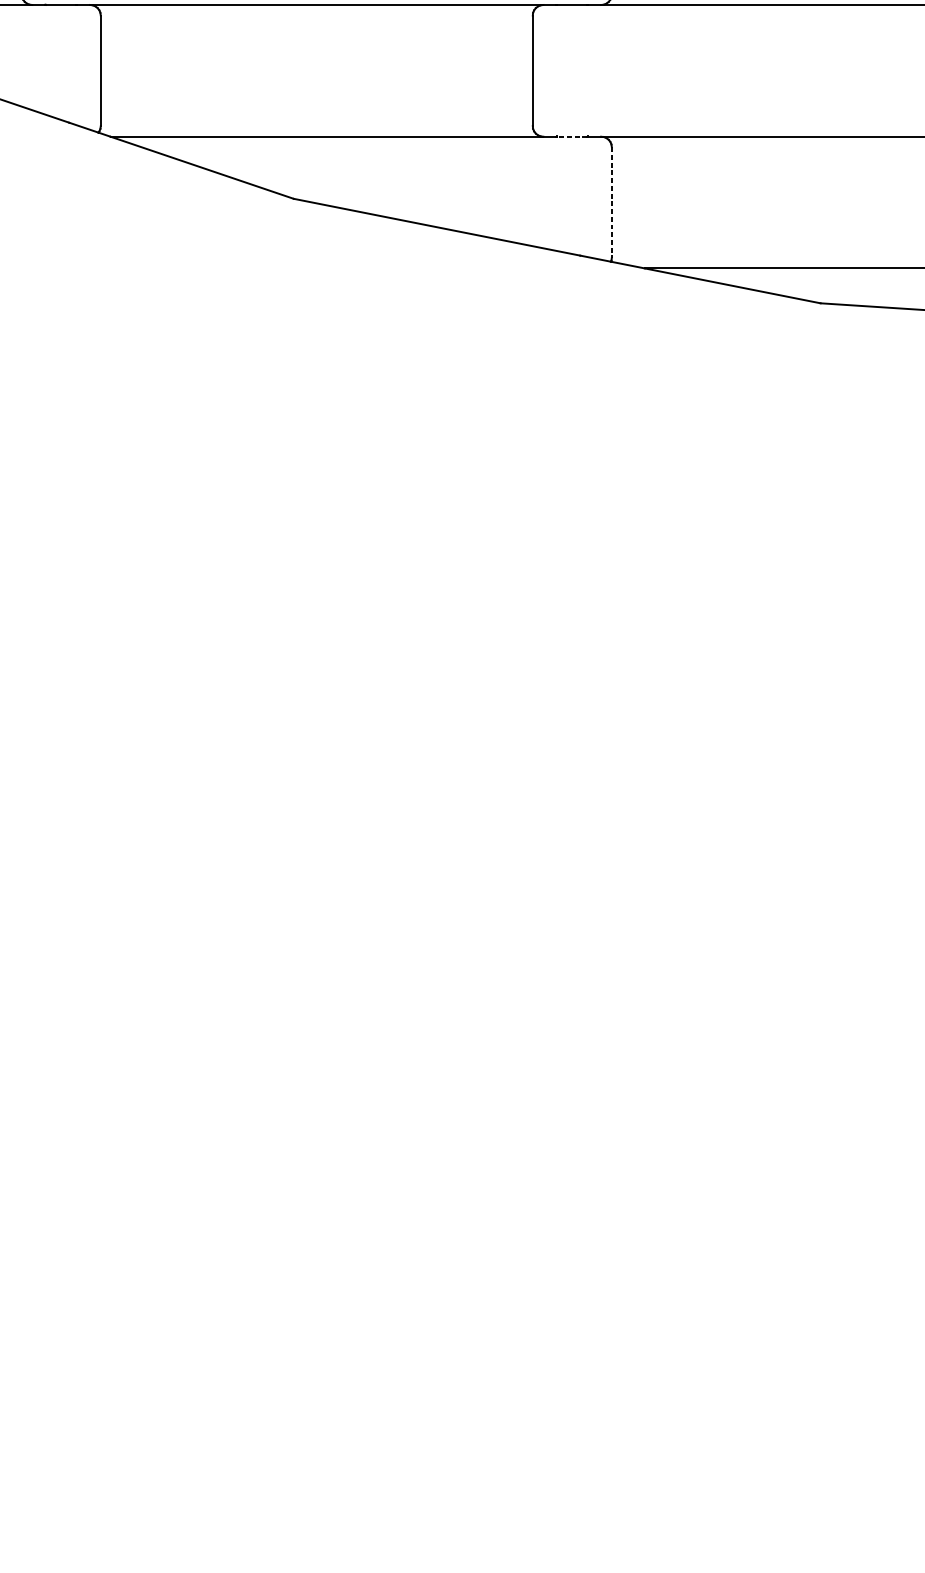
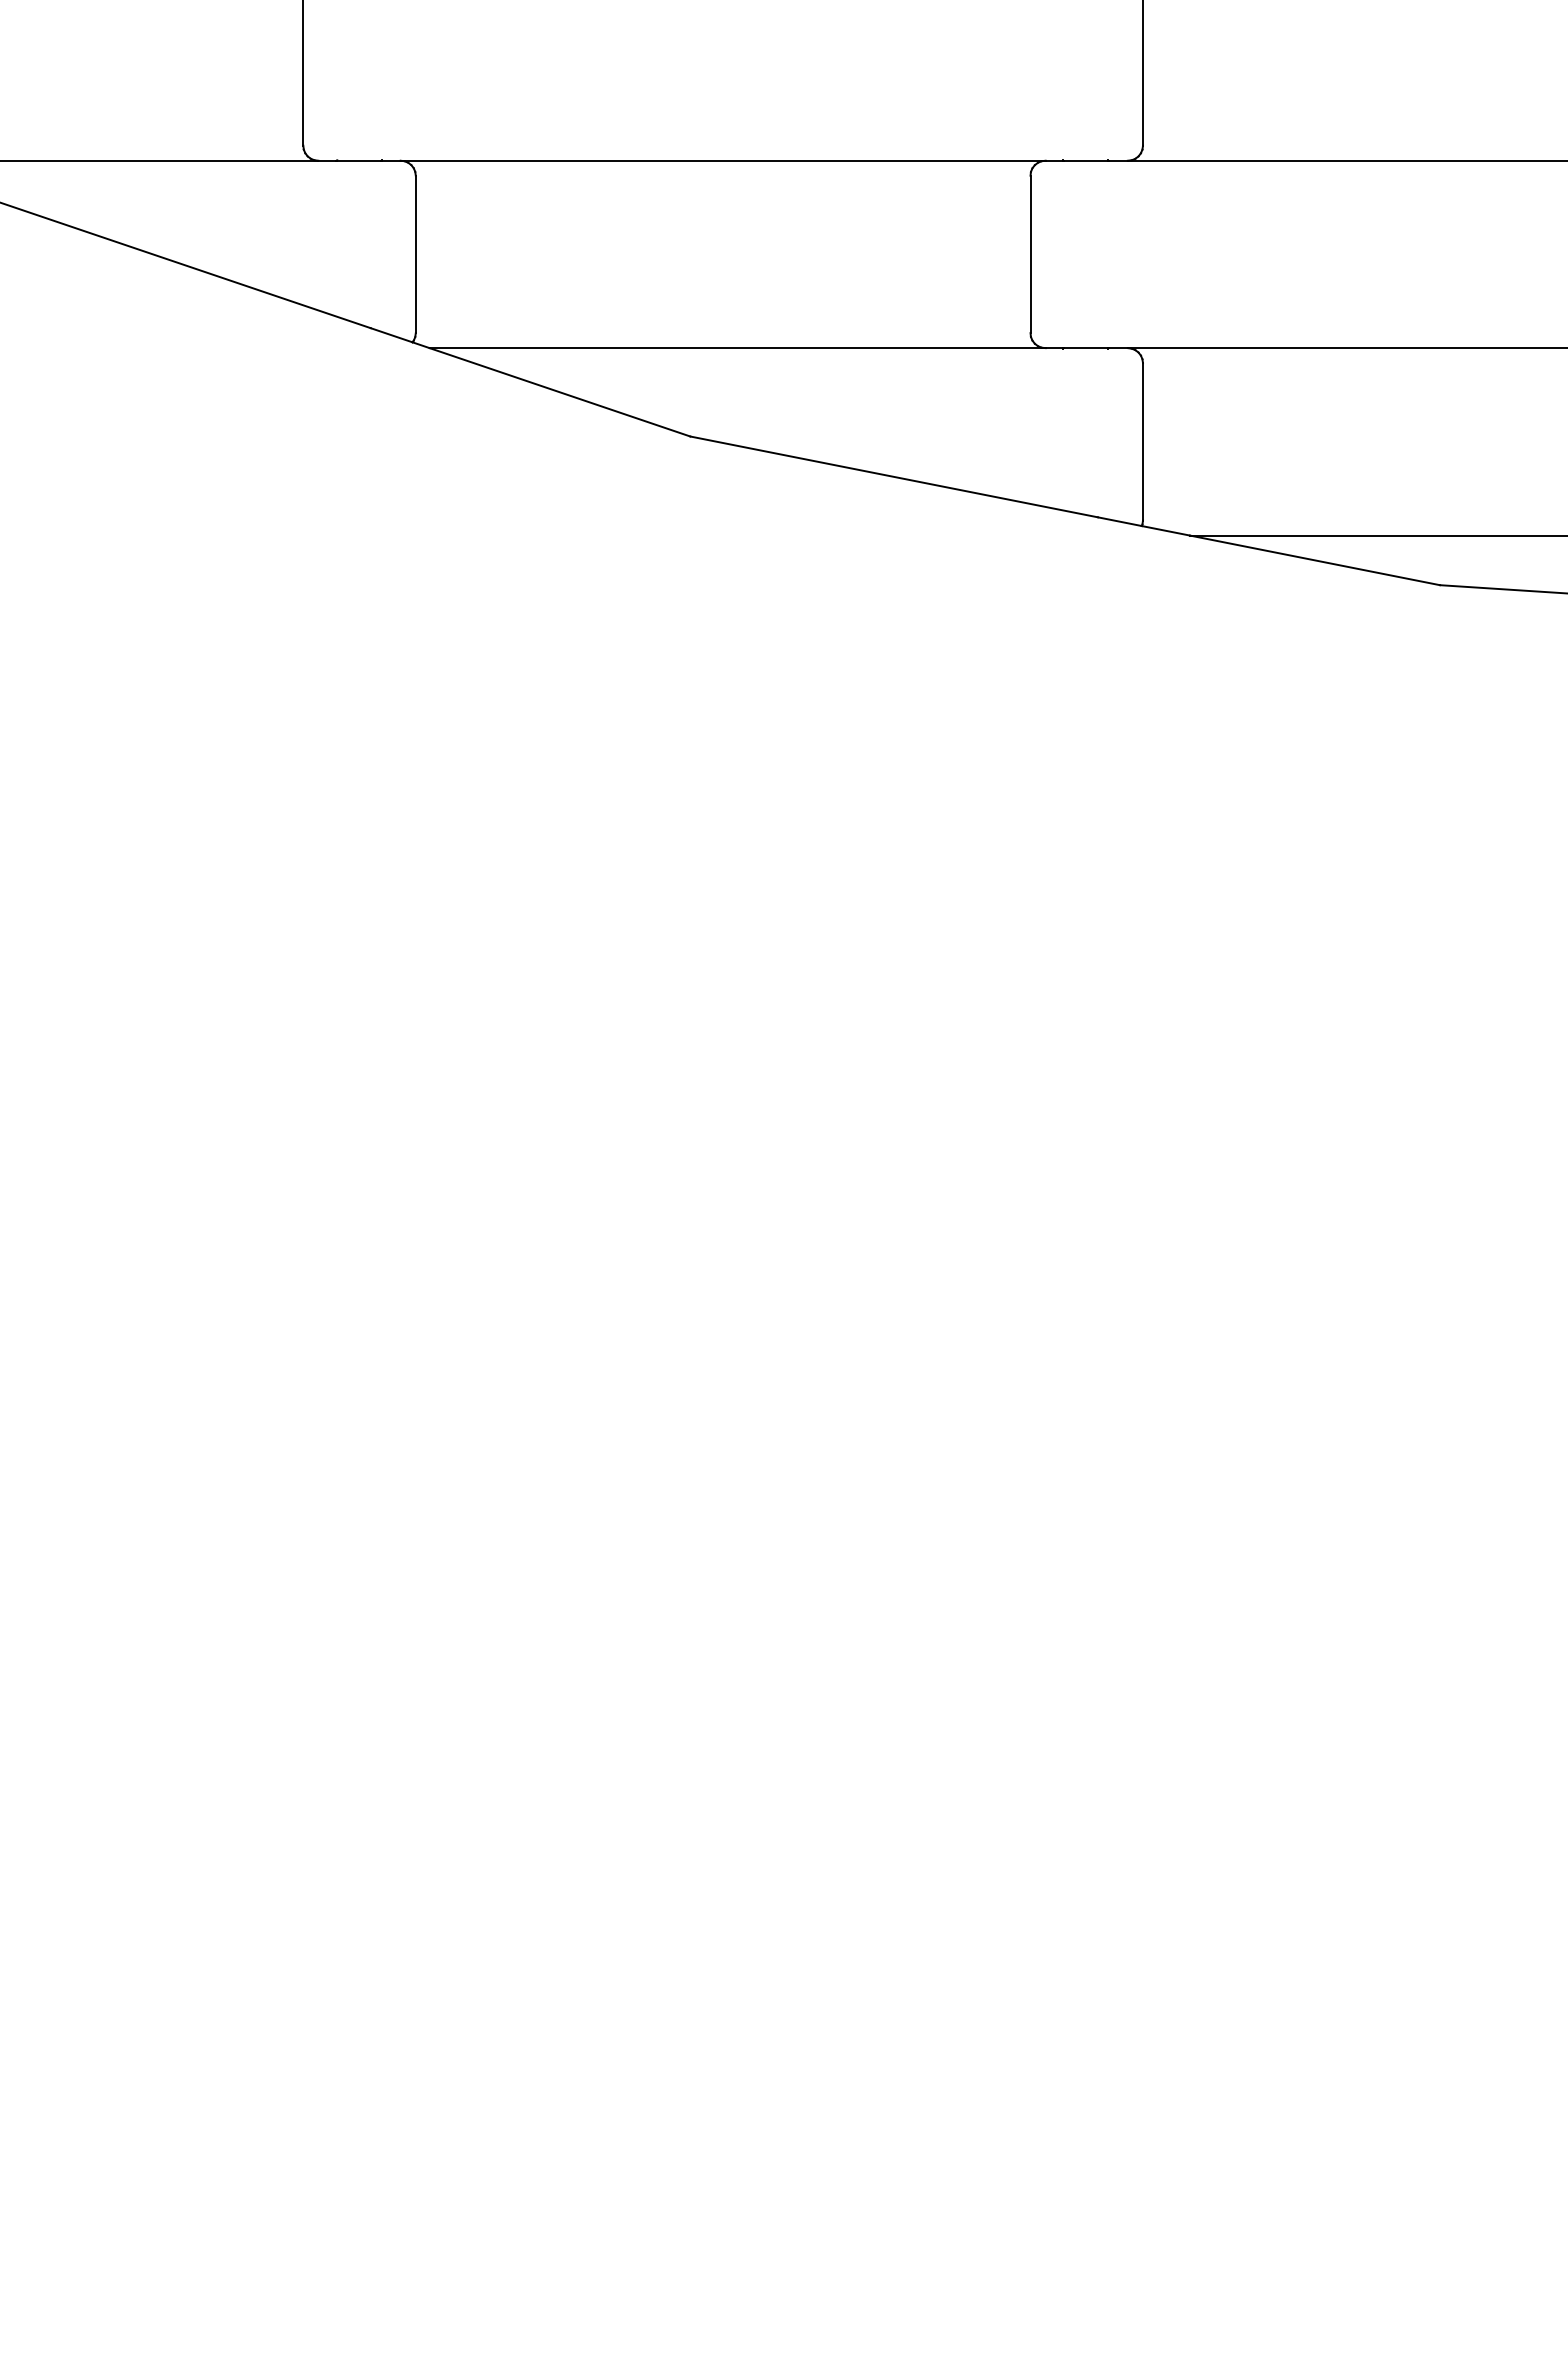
line: (572, 136) -> (1086, 348), dashed -> solid
line: (611, 202) -> (1142, 441), dashed -> solid

